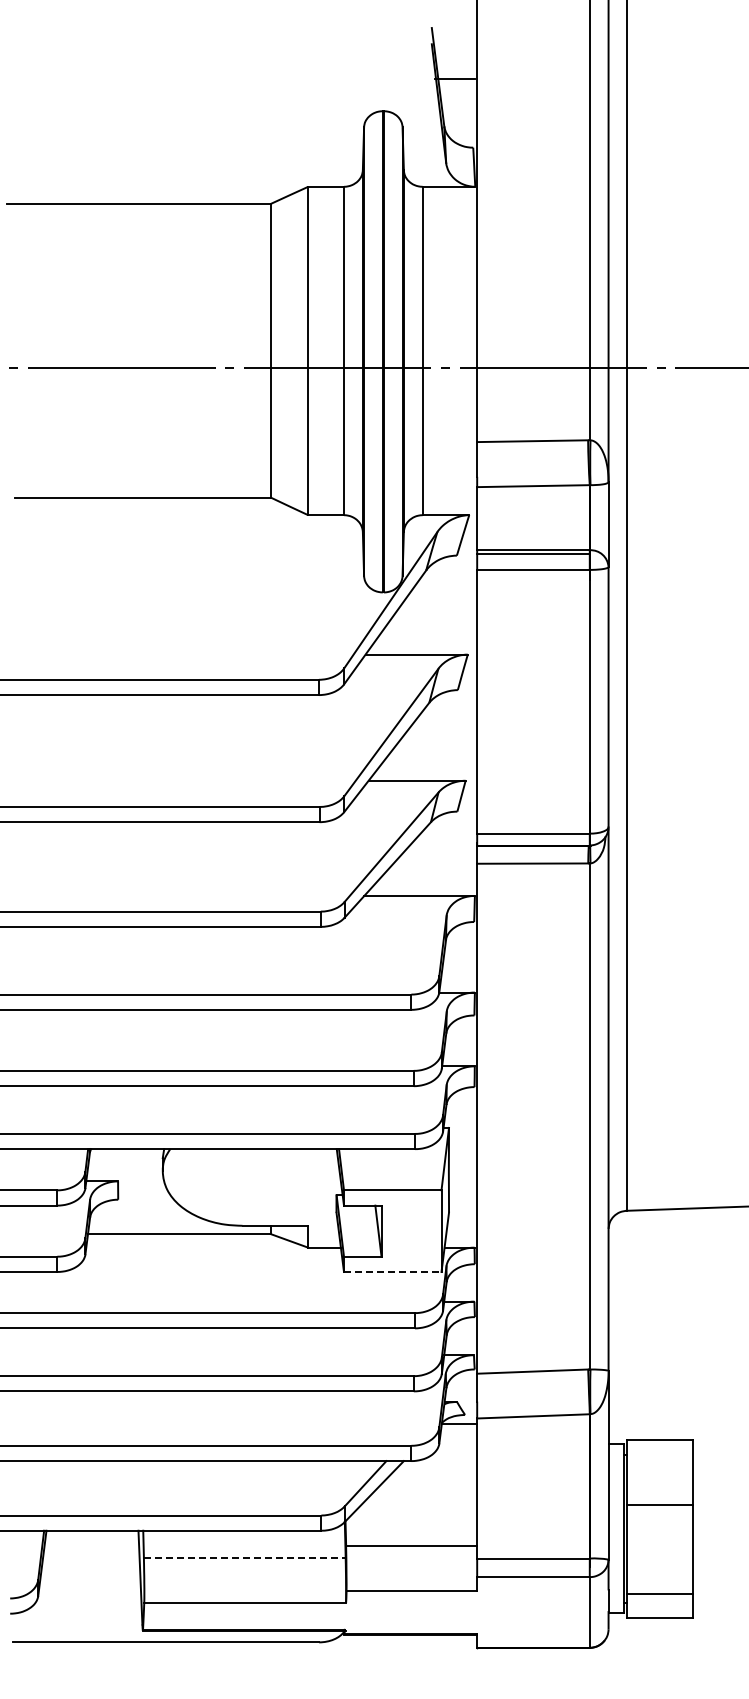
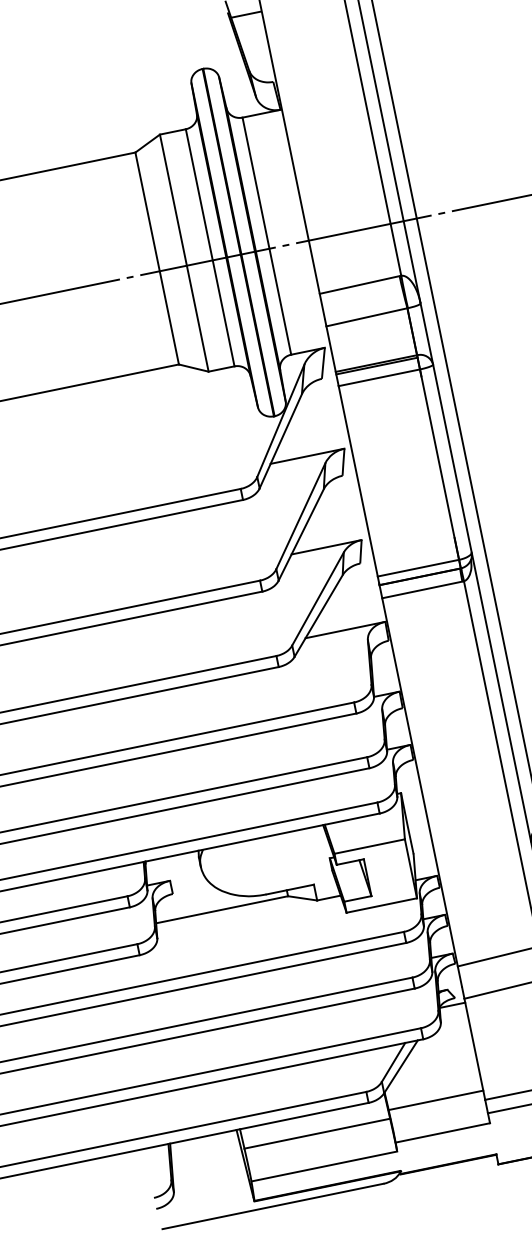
line: (454, 78) -> (245, 14), moved
line: (392, 1271) -> (381, 905), dashed -> solid
line: (244, 1557) -> (317, 1133), dashed -> solid

